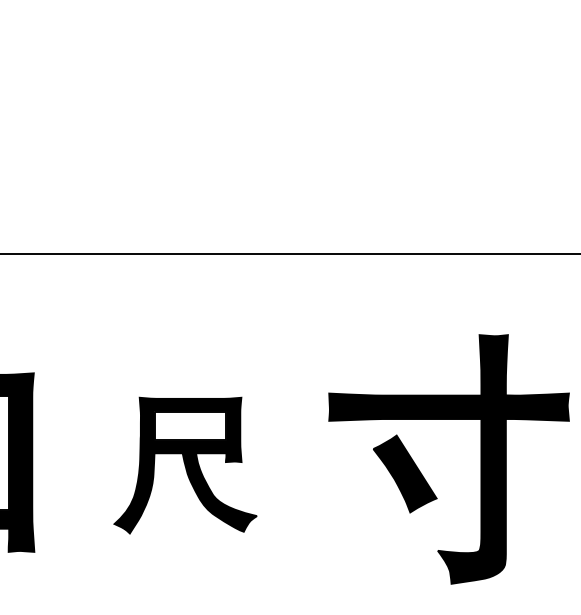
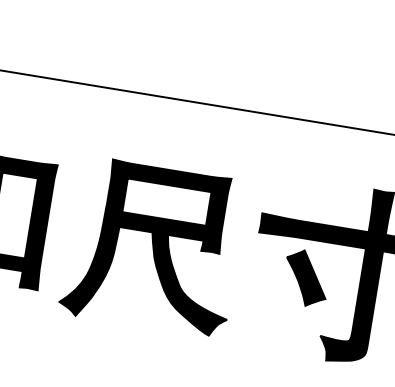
part: (185, 465) -> (153, 247), size x1.67

